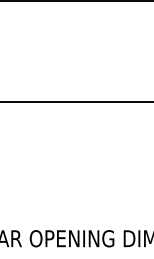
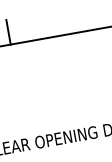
line: (20, 85) -> (8, 32), added

